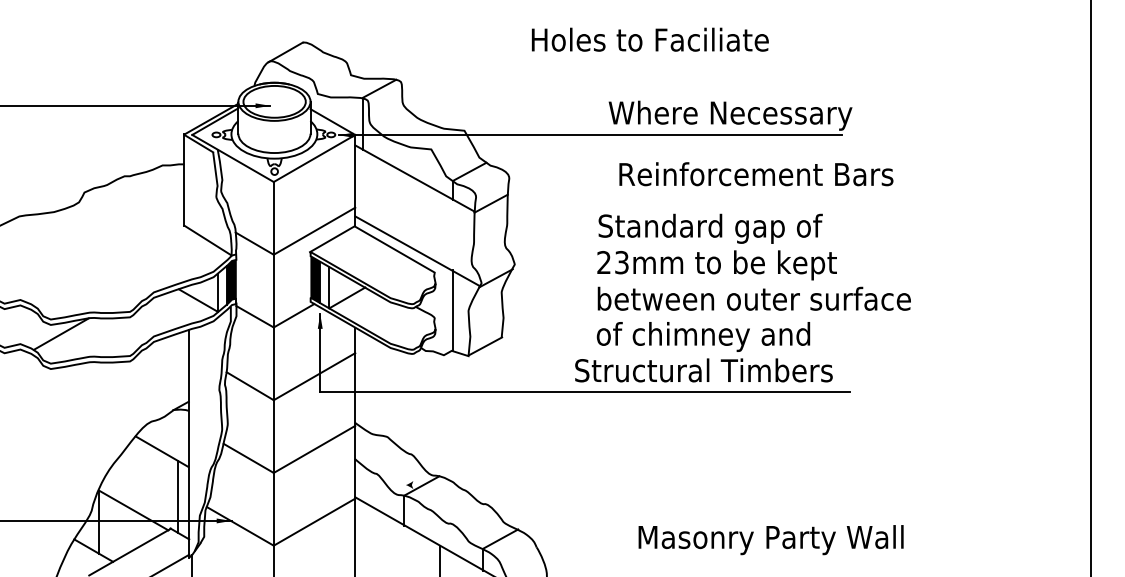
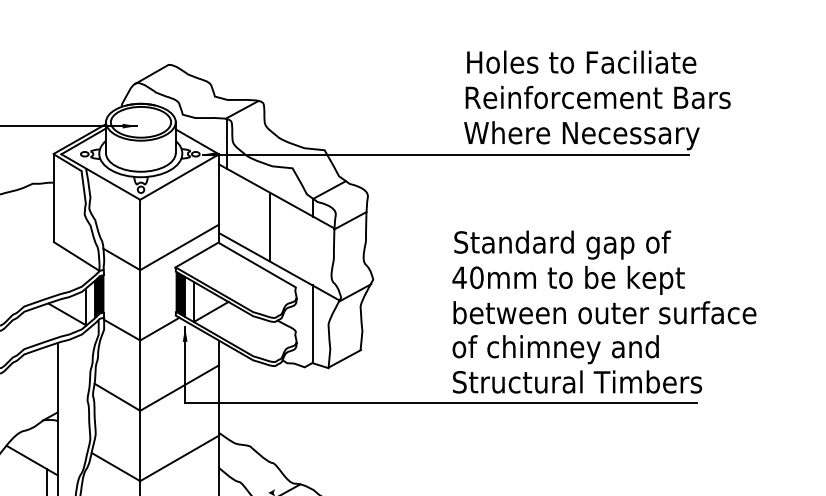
text: (650, 39) -> (581, 61), moved
text: (756, 174) -> (598, 97), moved
line: (408, 209) -> (270, 226), added
text: (612, 262) -> (467, 277), 23mm -> 40mm
text: (703, 370) -> (577, 382), moved

